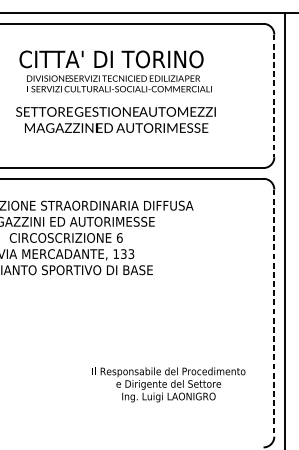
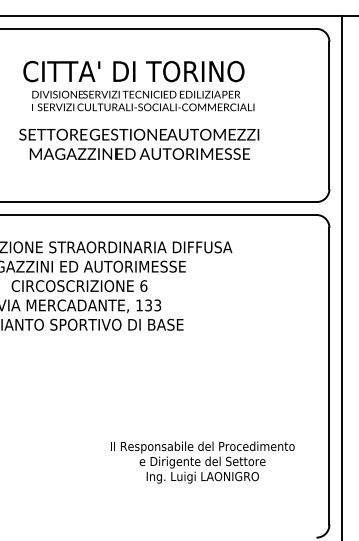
line: (274, 95) -> (329, 115), dashed -> solid
line: (274, 313) -> (329, 376), dashed -> solid

